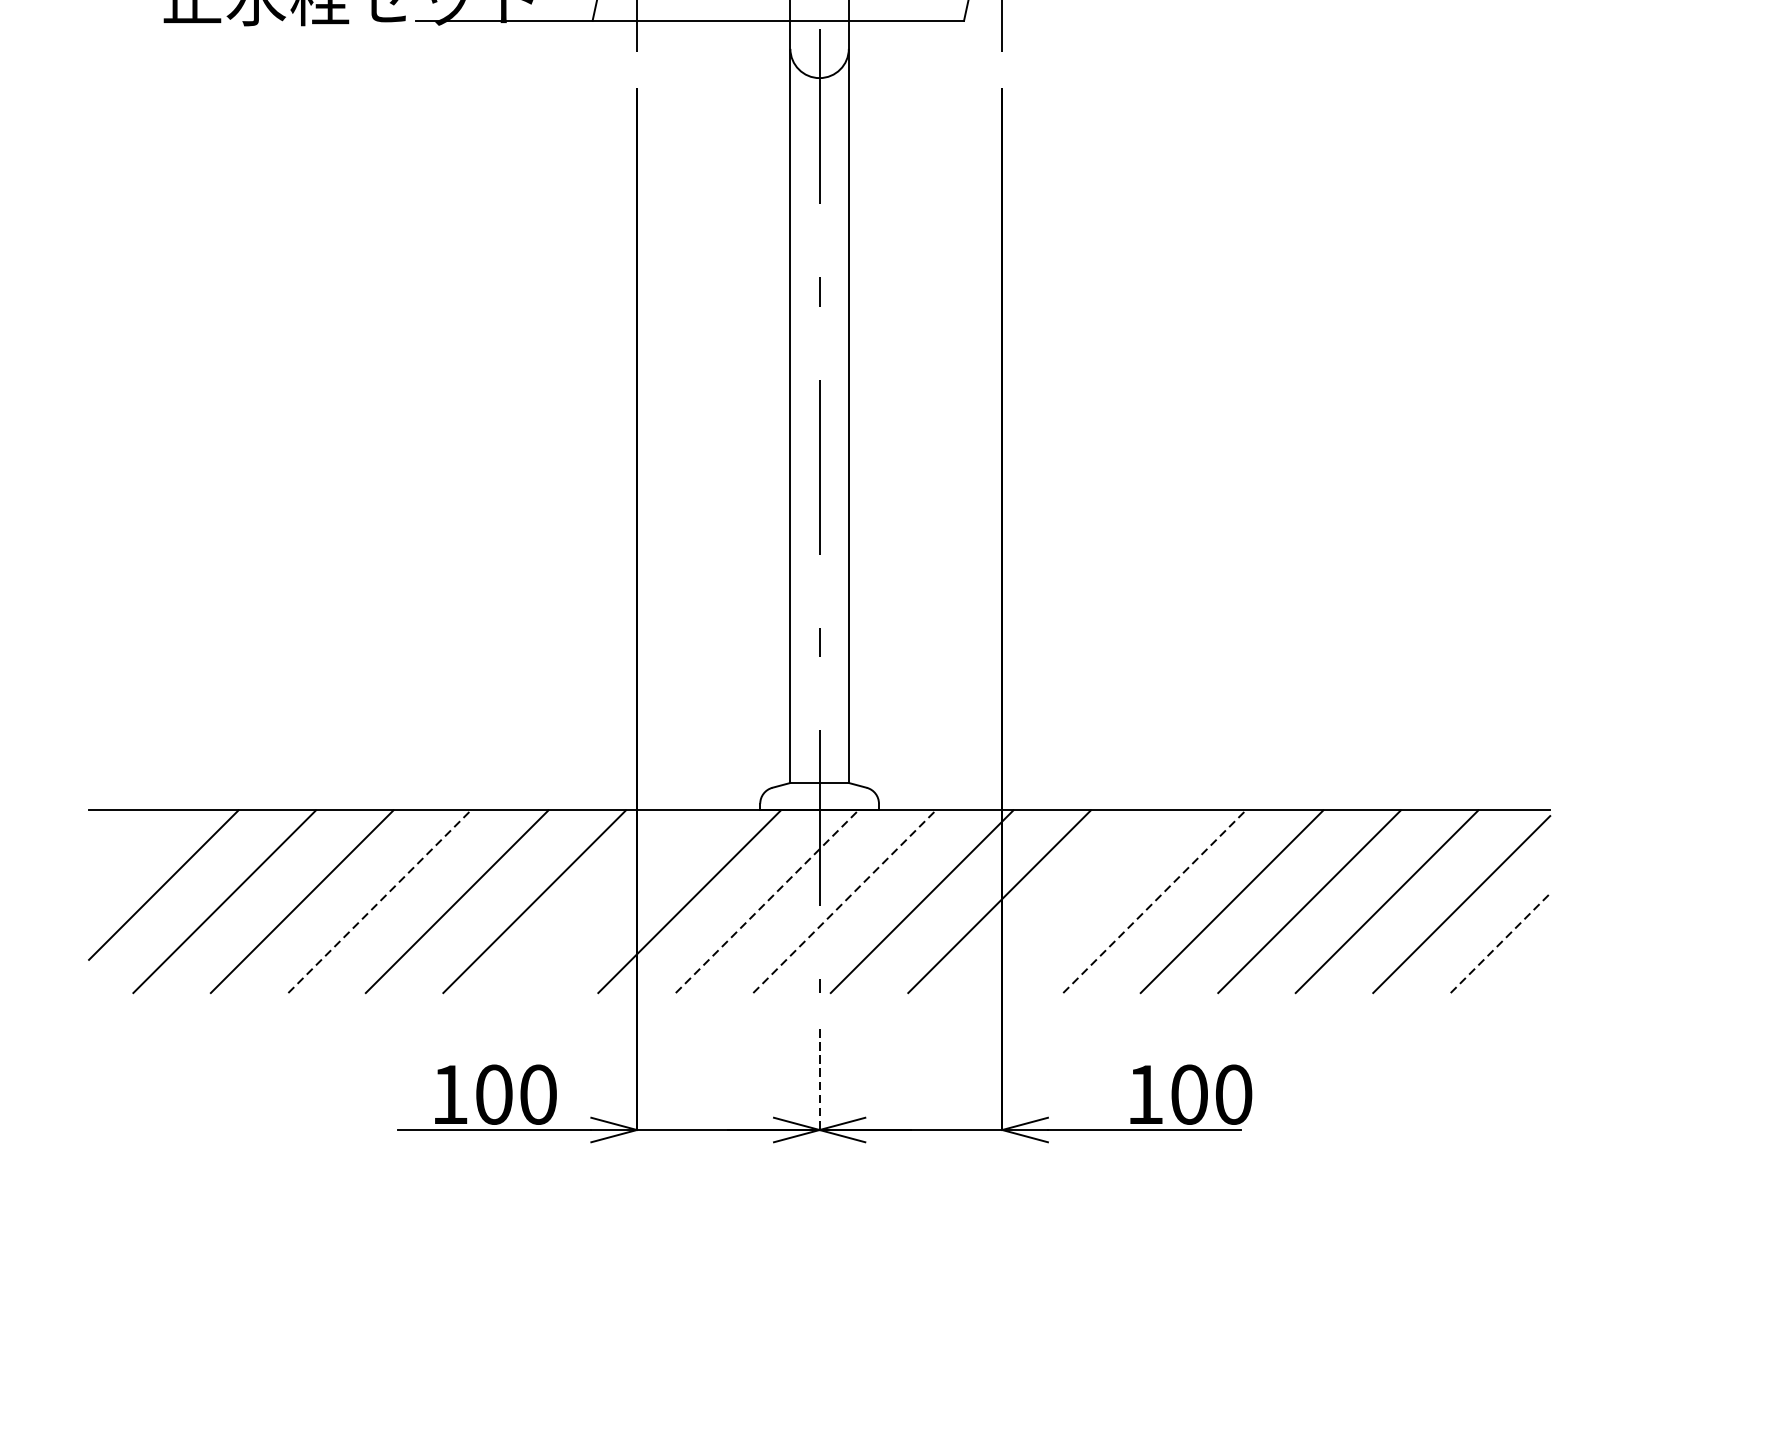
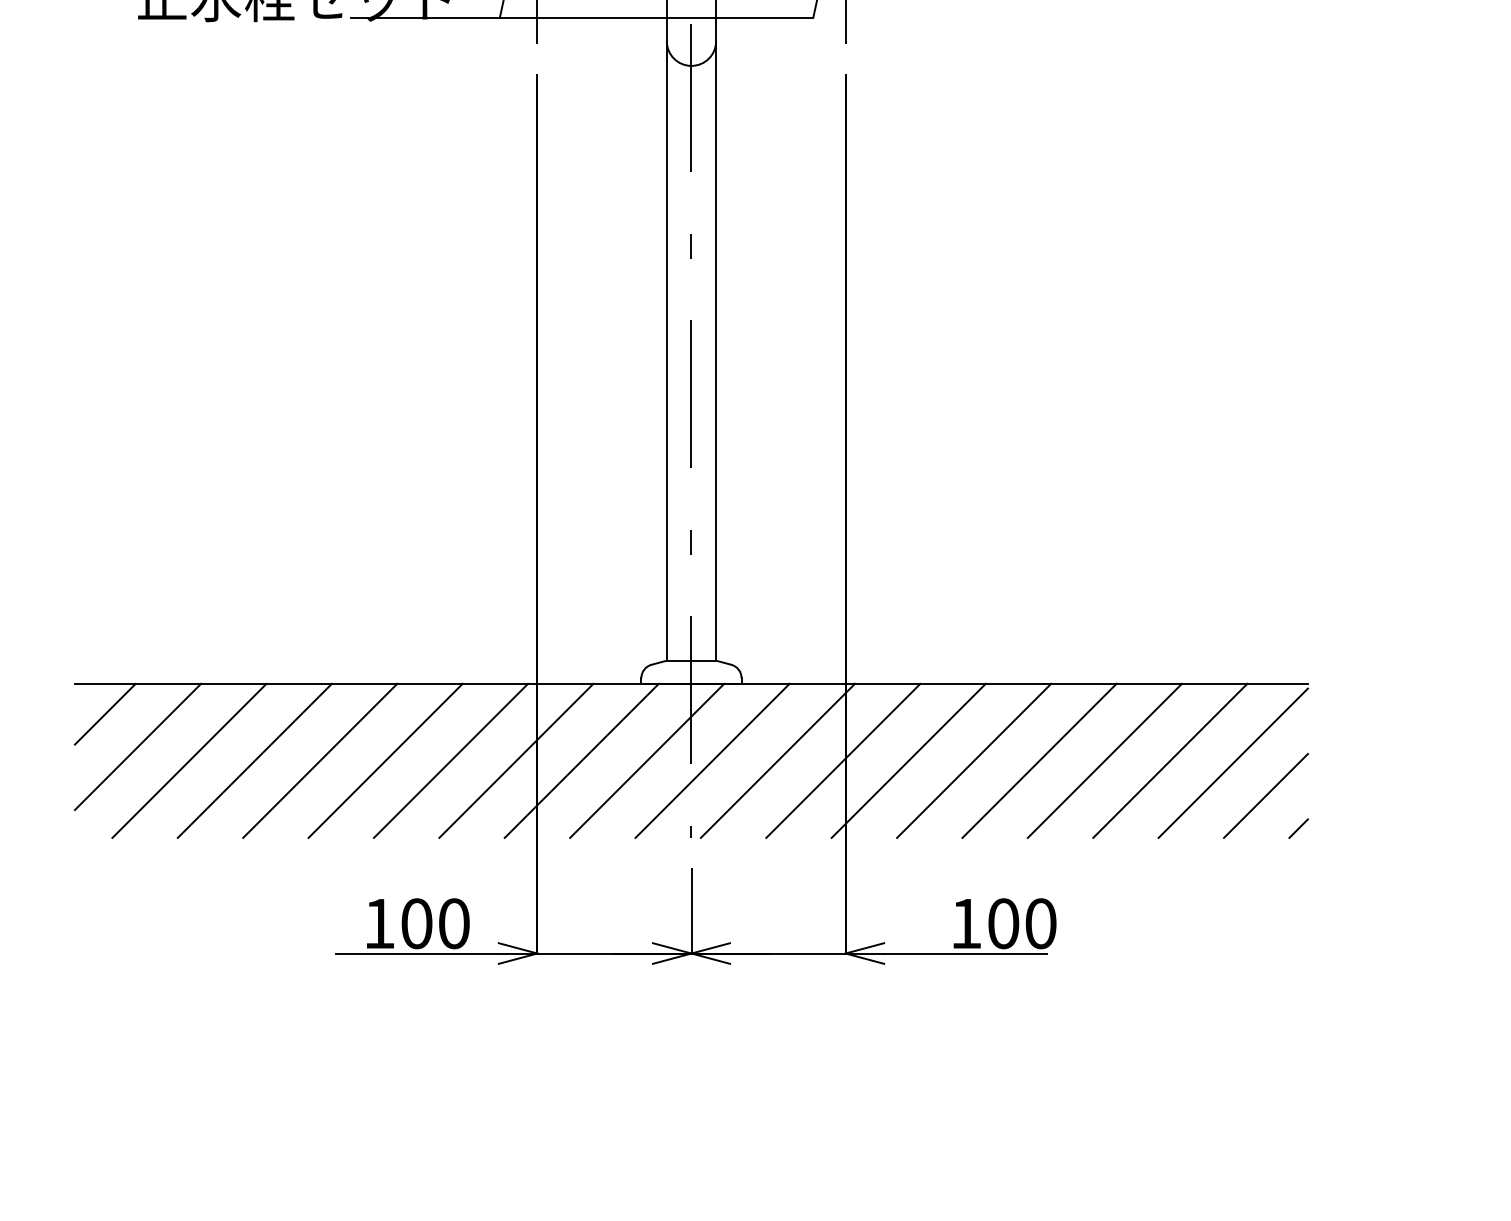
line: (123, 845) -> (104, 713), added
line: (379, 901) -> (320, 760), dashed -> solid
line: (612, 901) -> (516, 760), added
line: (767, 901) -> (647, 760), dashed -> solid
line: (844, 901) -> (712, 760), dashed -> solid
line: (1076, 901) -> (908, 760), added
line: (1155, 901) -> (974, 760), dashed -> solid
line: (1501, 942) -> (1266, 795), dashed -> solid
line: (1539, 981) -> (1298, 828), added
line: (819, 1080) -> (691, 911), dashed -> solid

